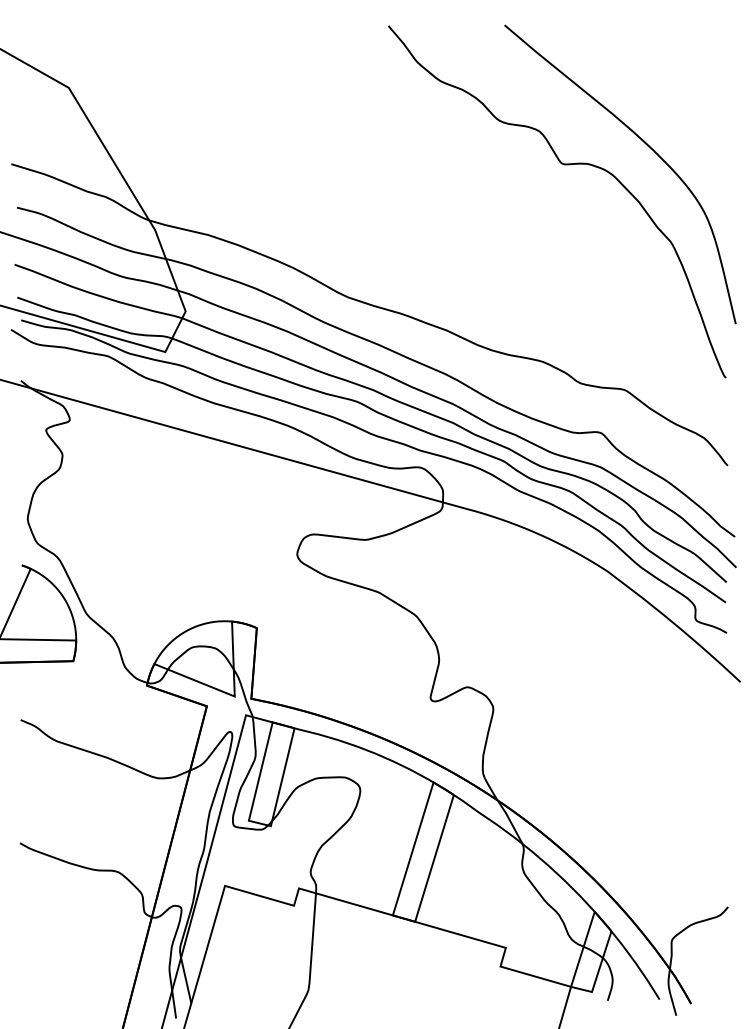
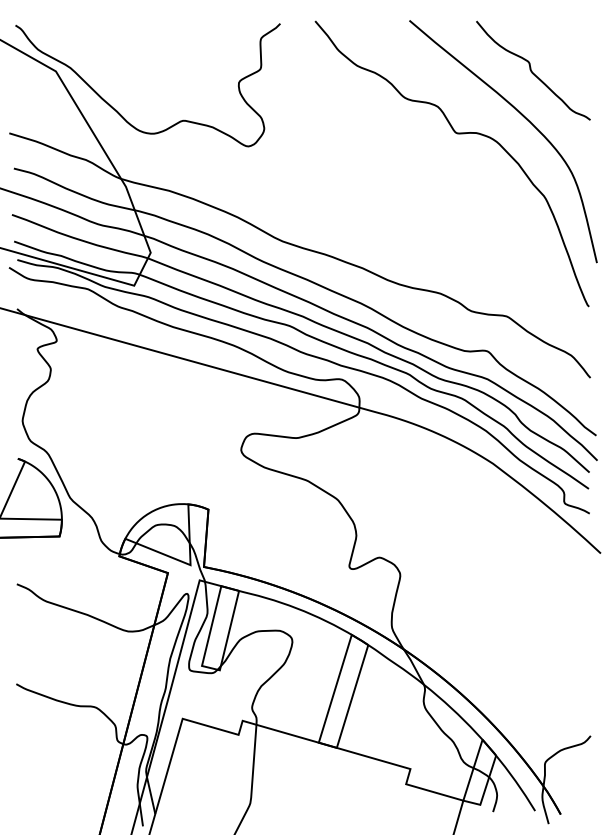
curve: (655, 86) -> (531, 70), added
curve: (146, 138) -> (118, 112), added

